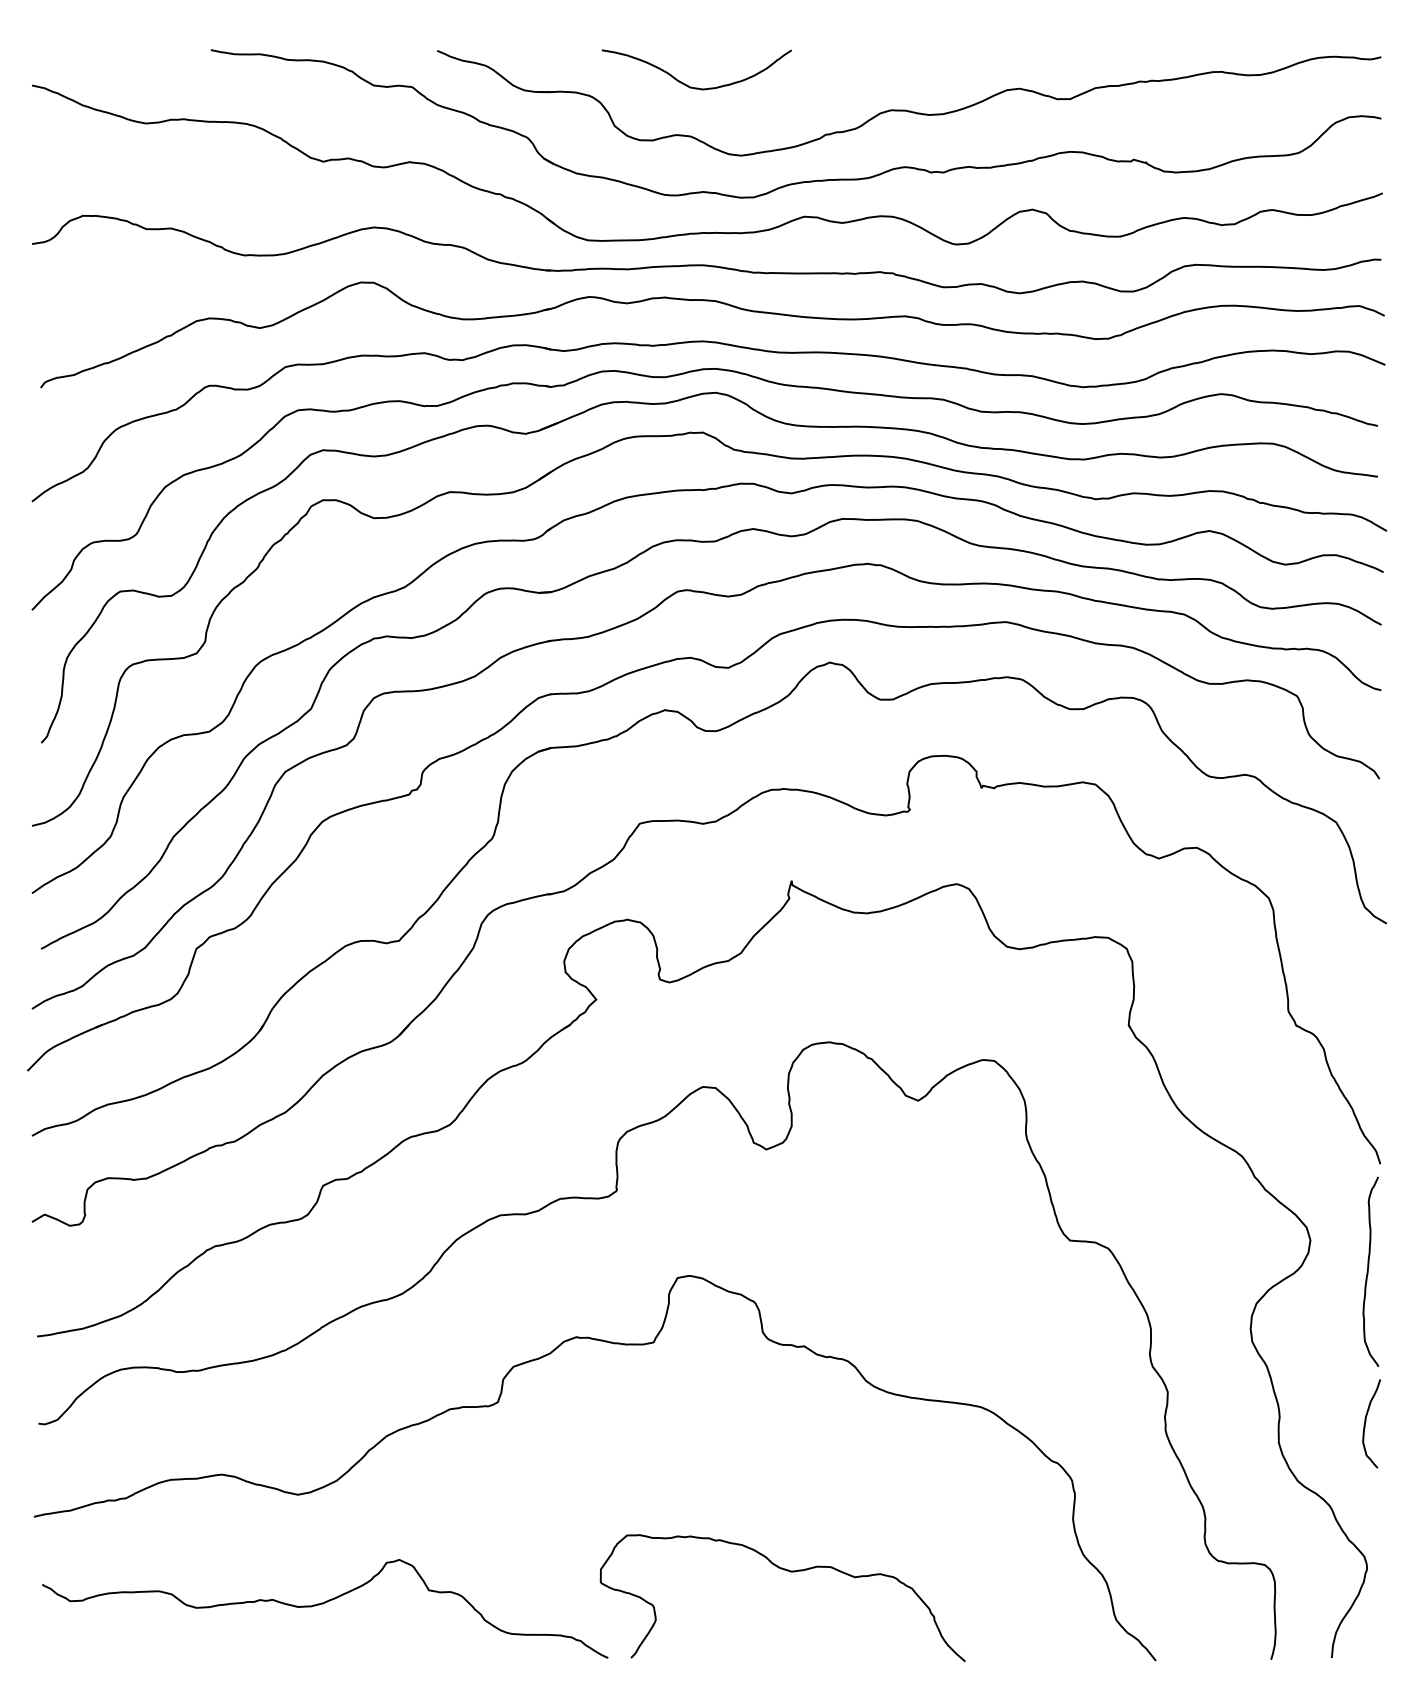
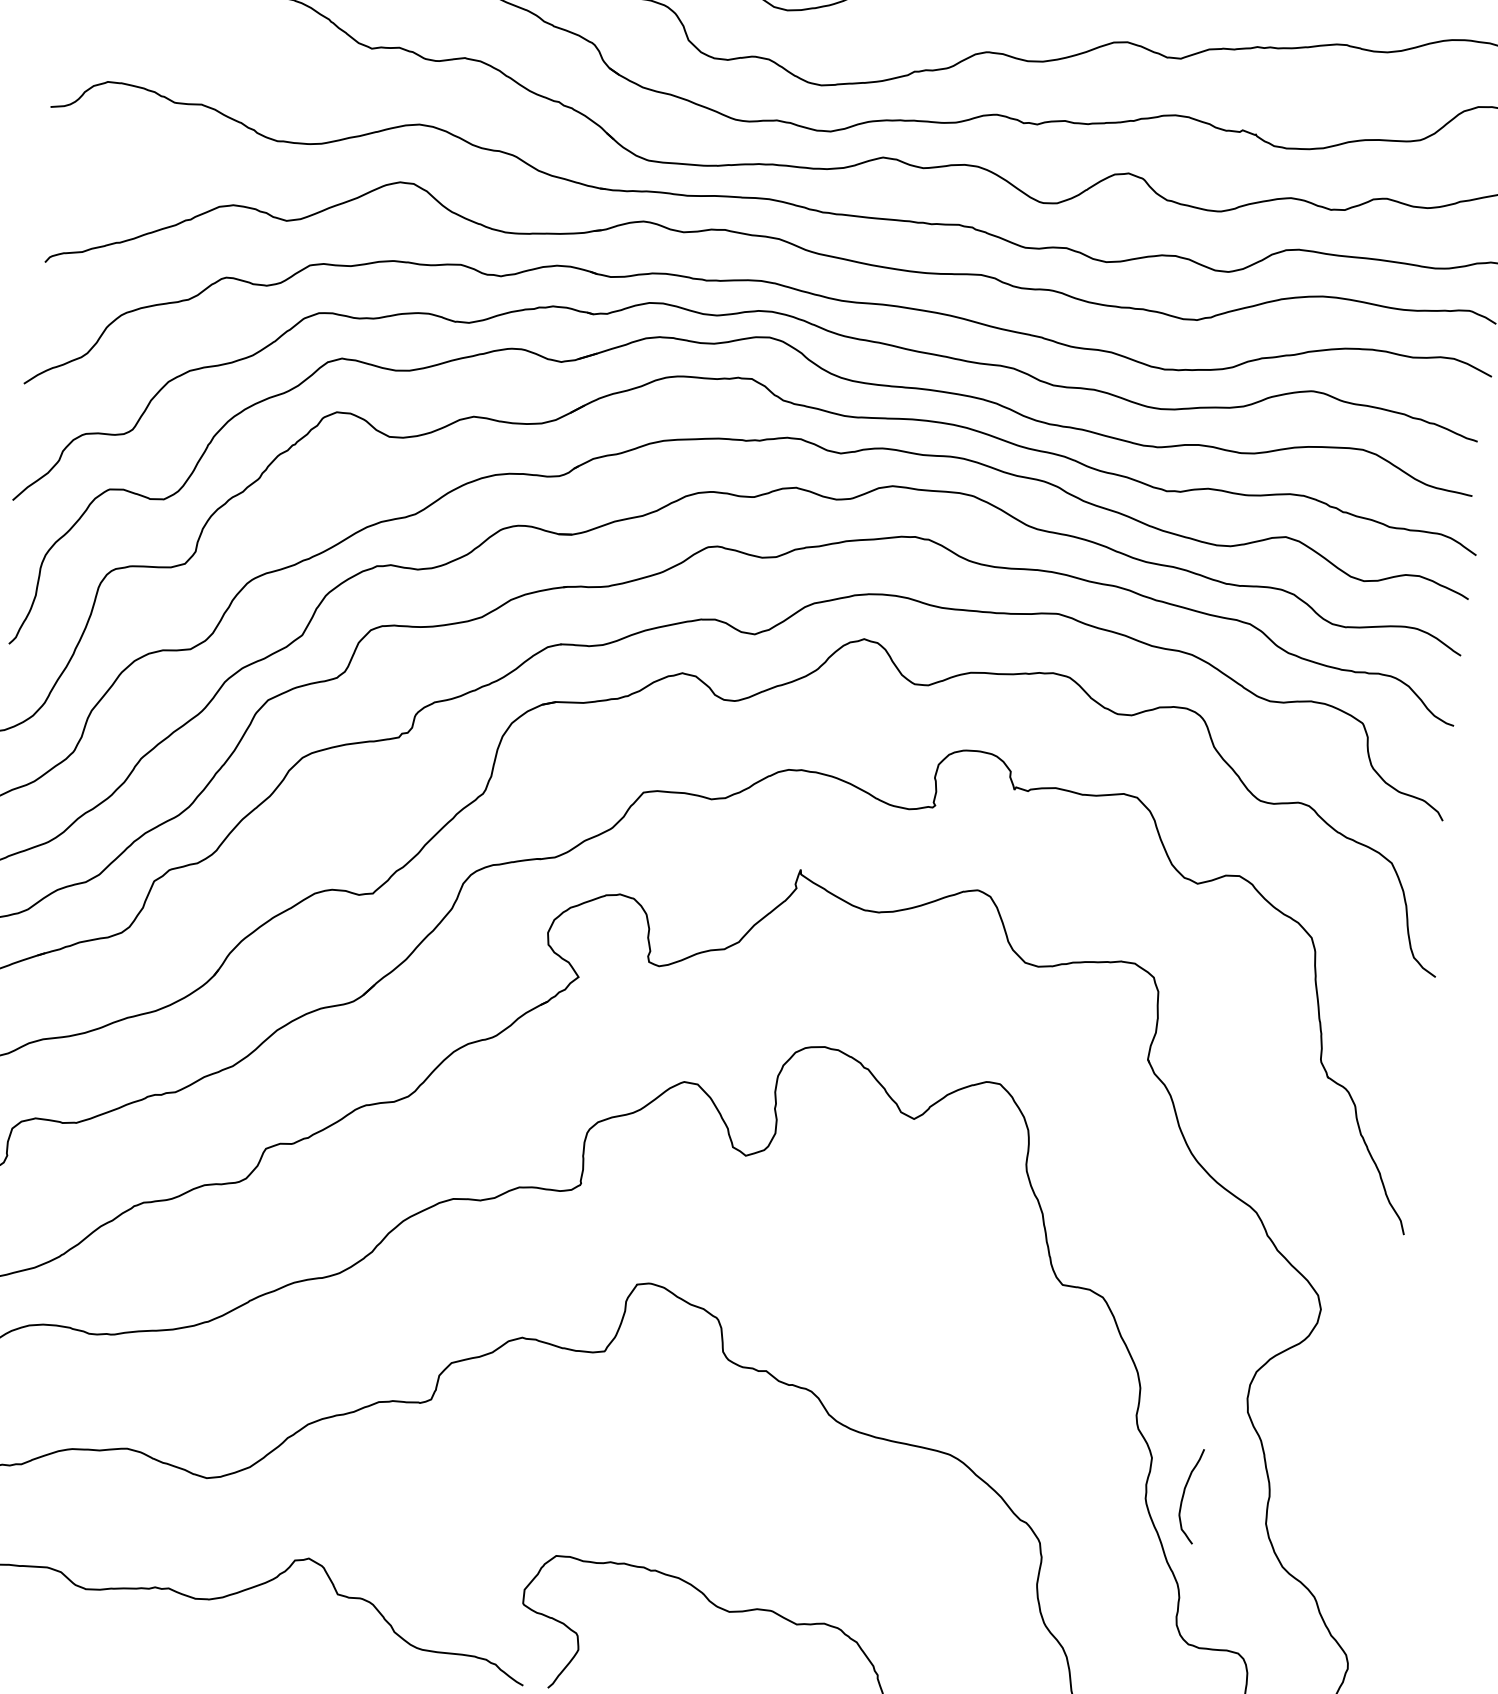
curve: (1368, 1271) -> (1380, 1349), removed
curve: (1366, 1422) -> (1185, 1494), moved

